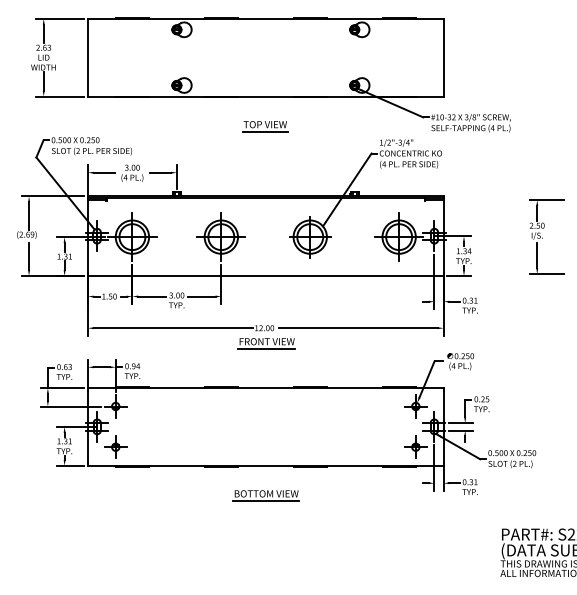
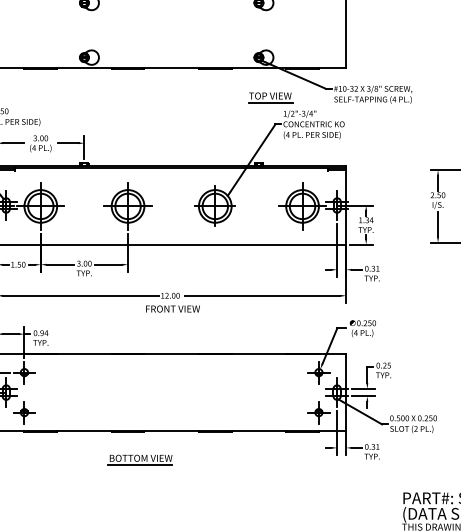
part: (265, 126) -> (270, 97), moved
line: (266, 348) -> (172, 315), removed
part: (265, 495) -> (139, 459), moved

